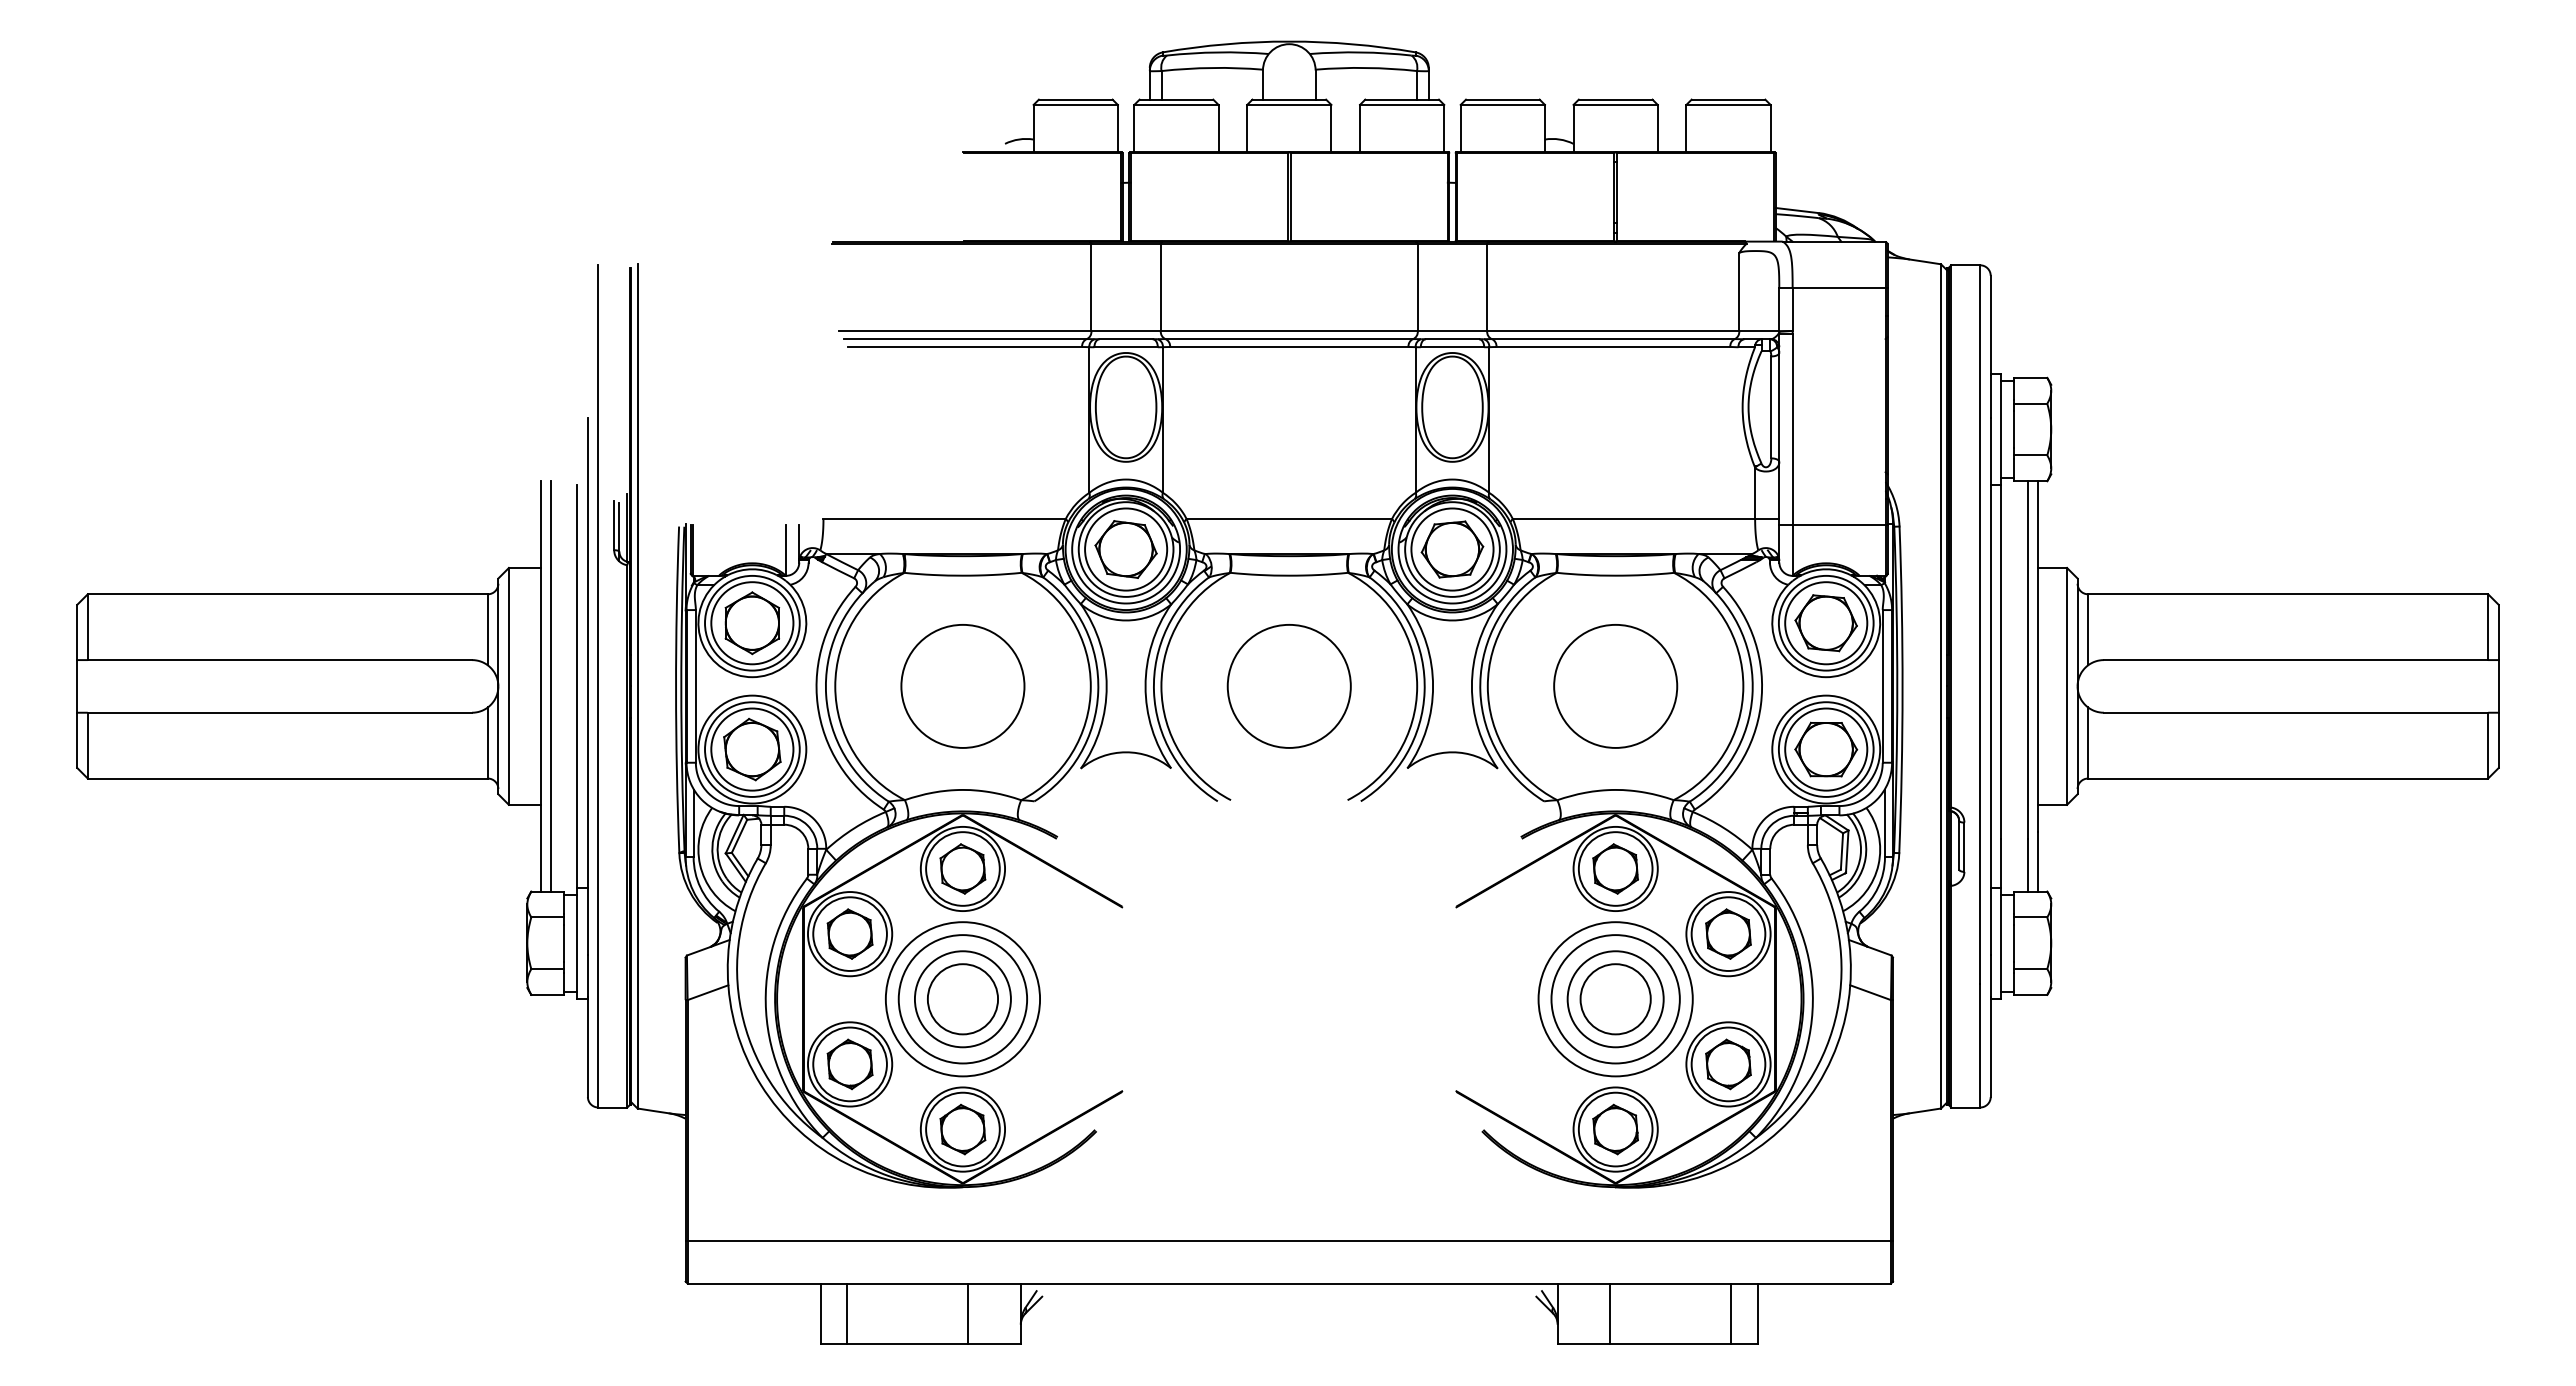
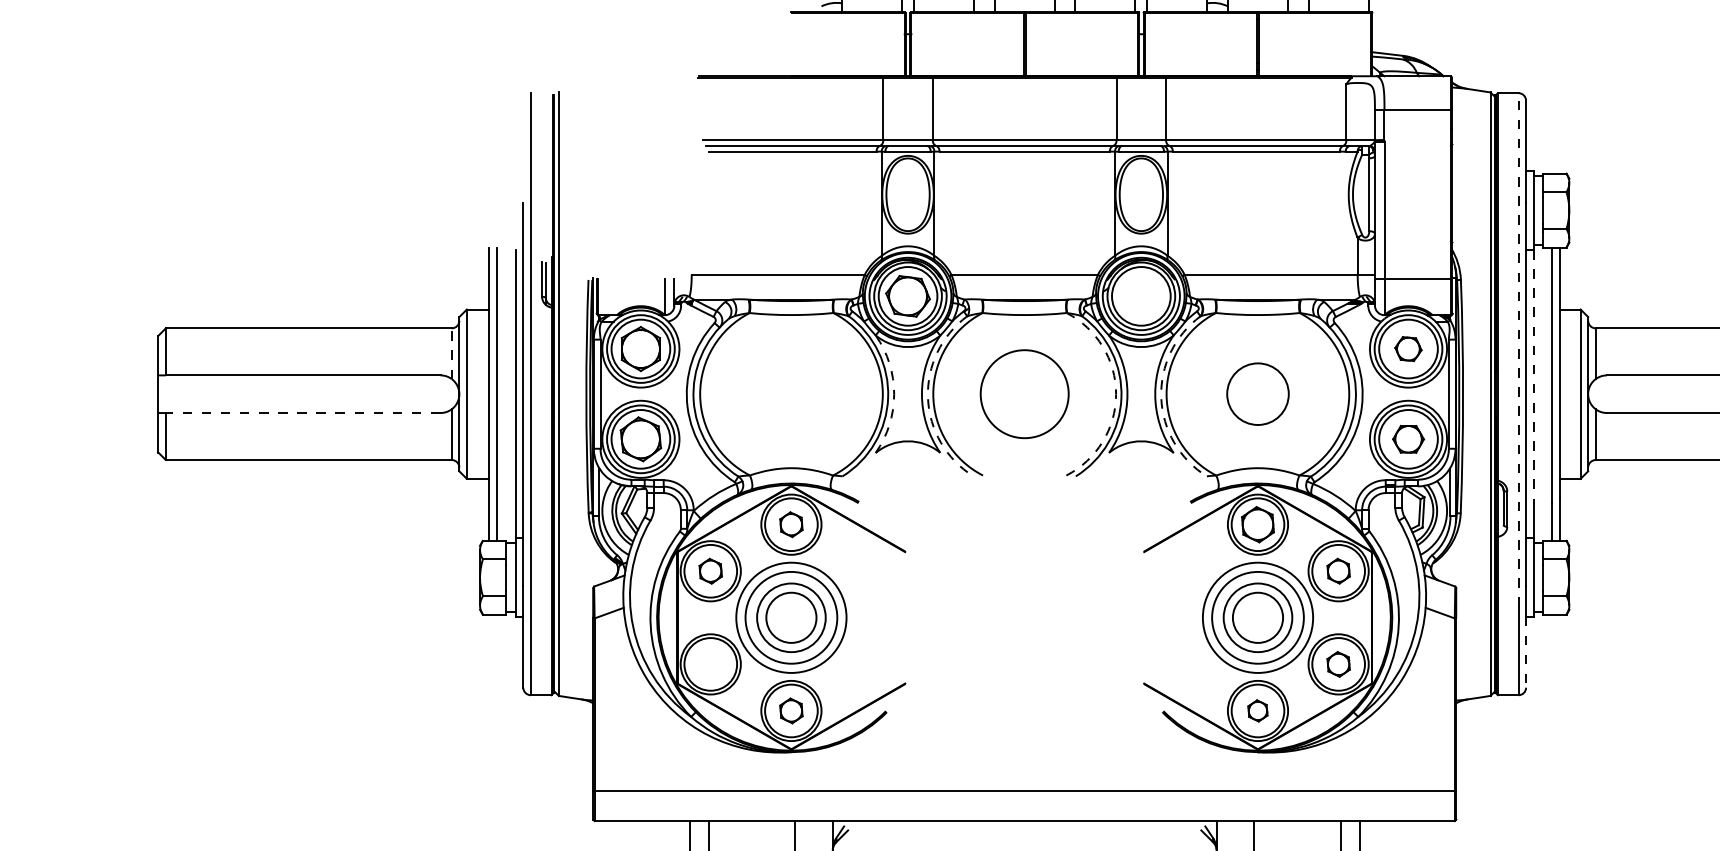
part: (1452, 549) -> (1141, 296), removed
part: (1825, 623) -> (1407, 349), size x0.6
line: (1980, 624) -> (1518, 349), solid -> dashed
line: (487, 629) -> (451, 353), solid -> dashed
line: (2001, 662) -> (1533, 377), solid -> dashed
circle: (1615, 685) -> (1257, 393), size x0.7
circle: (962, 686) -> (791, 394), removed
arc: (1106, 686) -> (894, 394), solid -> dashed
arc: (1417, 686) -> (1116, 394), solid -> dashed
arc: (1154, 691) -> (928, 397), solid -> dashed
arc: (1480, 691) -> (1161, 397), solid -> dashed
line: (279, 712) -> (302, 412), solid -> dashed
part: (1826, 749) -> (1408, 439), size x0.7
part: (962, 868) -> (791, 524), size x0.7
part: (849, 933) -> (710, 570), size x0.7
part: (1728, 933) -> (1338, 570), size x0.7
line: (1990, 1047) -> (1525, 652), solid -> dashed
part: (849, 1064) -> (710, 664), removed
part: (1728, 1064) -> (1338, 664), size x0.7
part: (962, 1129) -> (791, 710), size x0.7
part: (1615, 1129) -> (1257, 710), size x0.6

